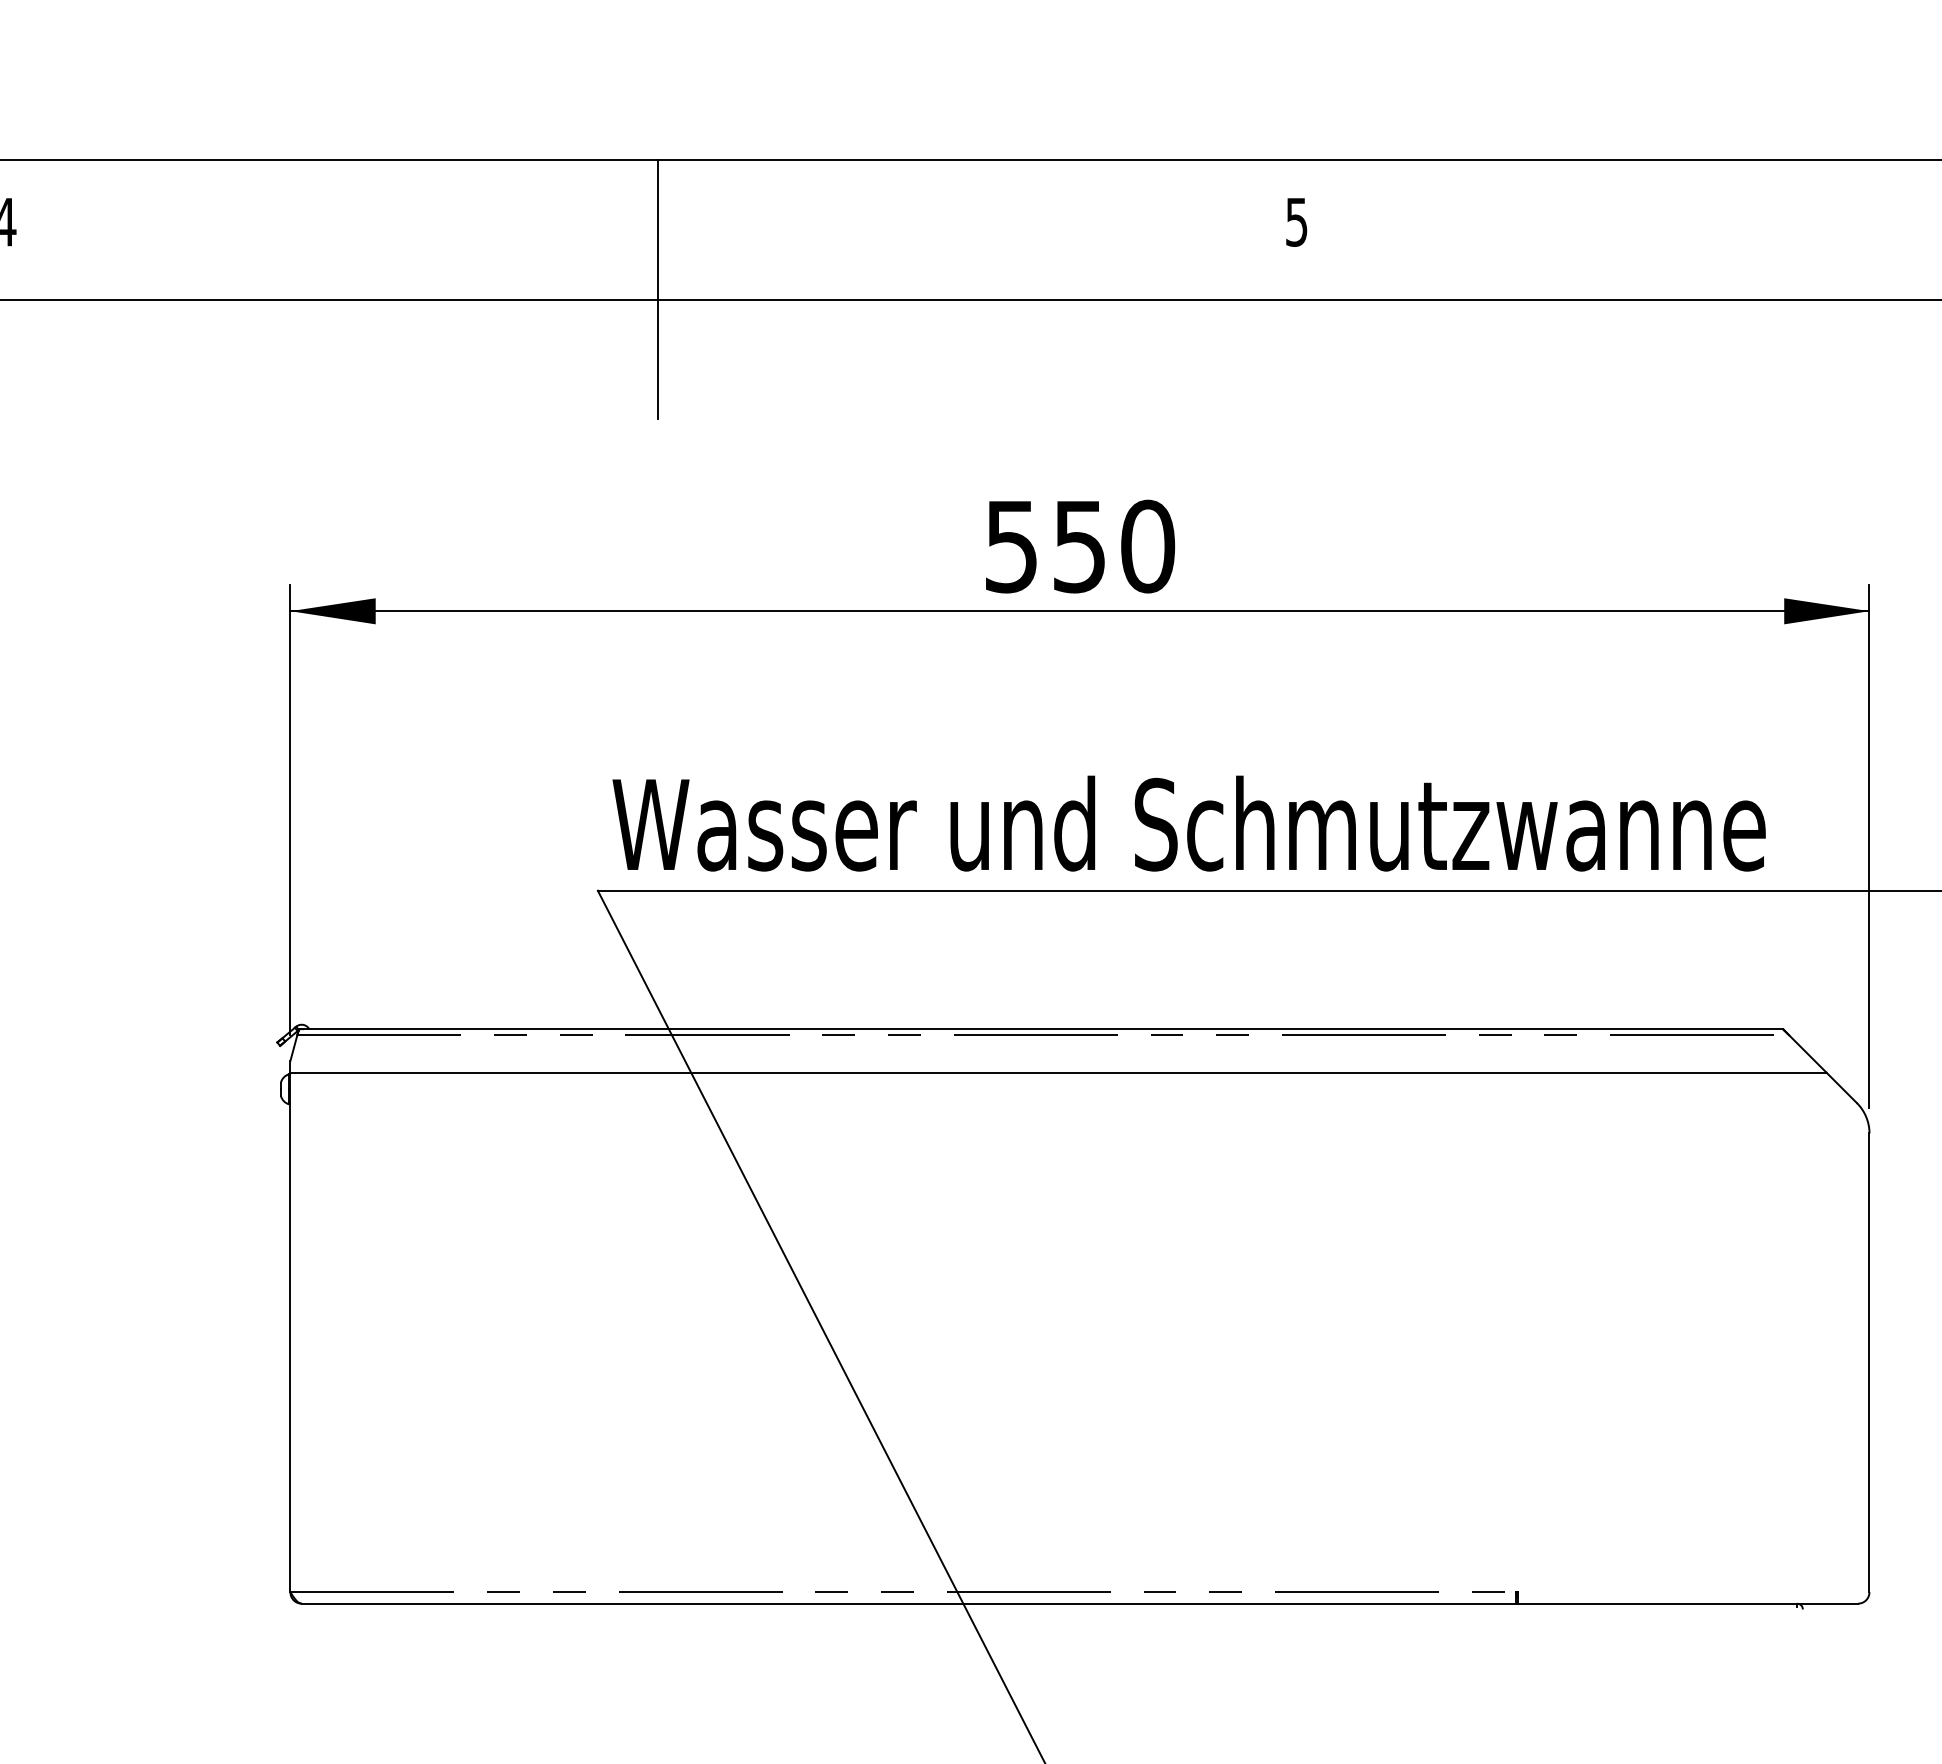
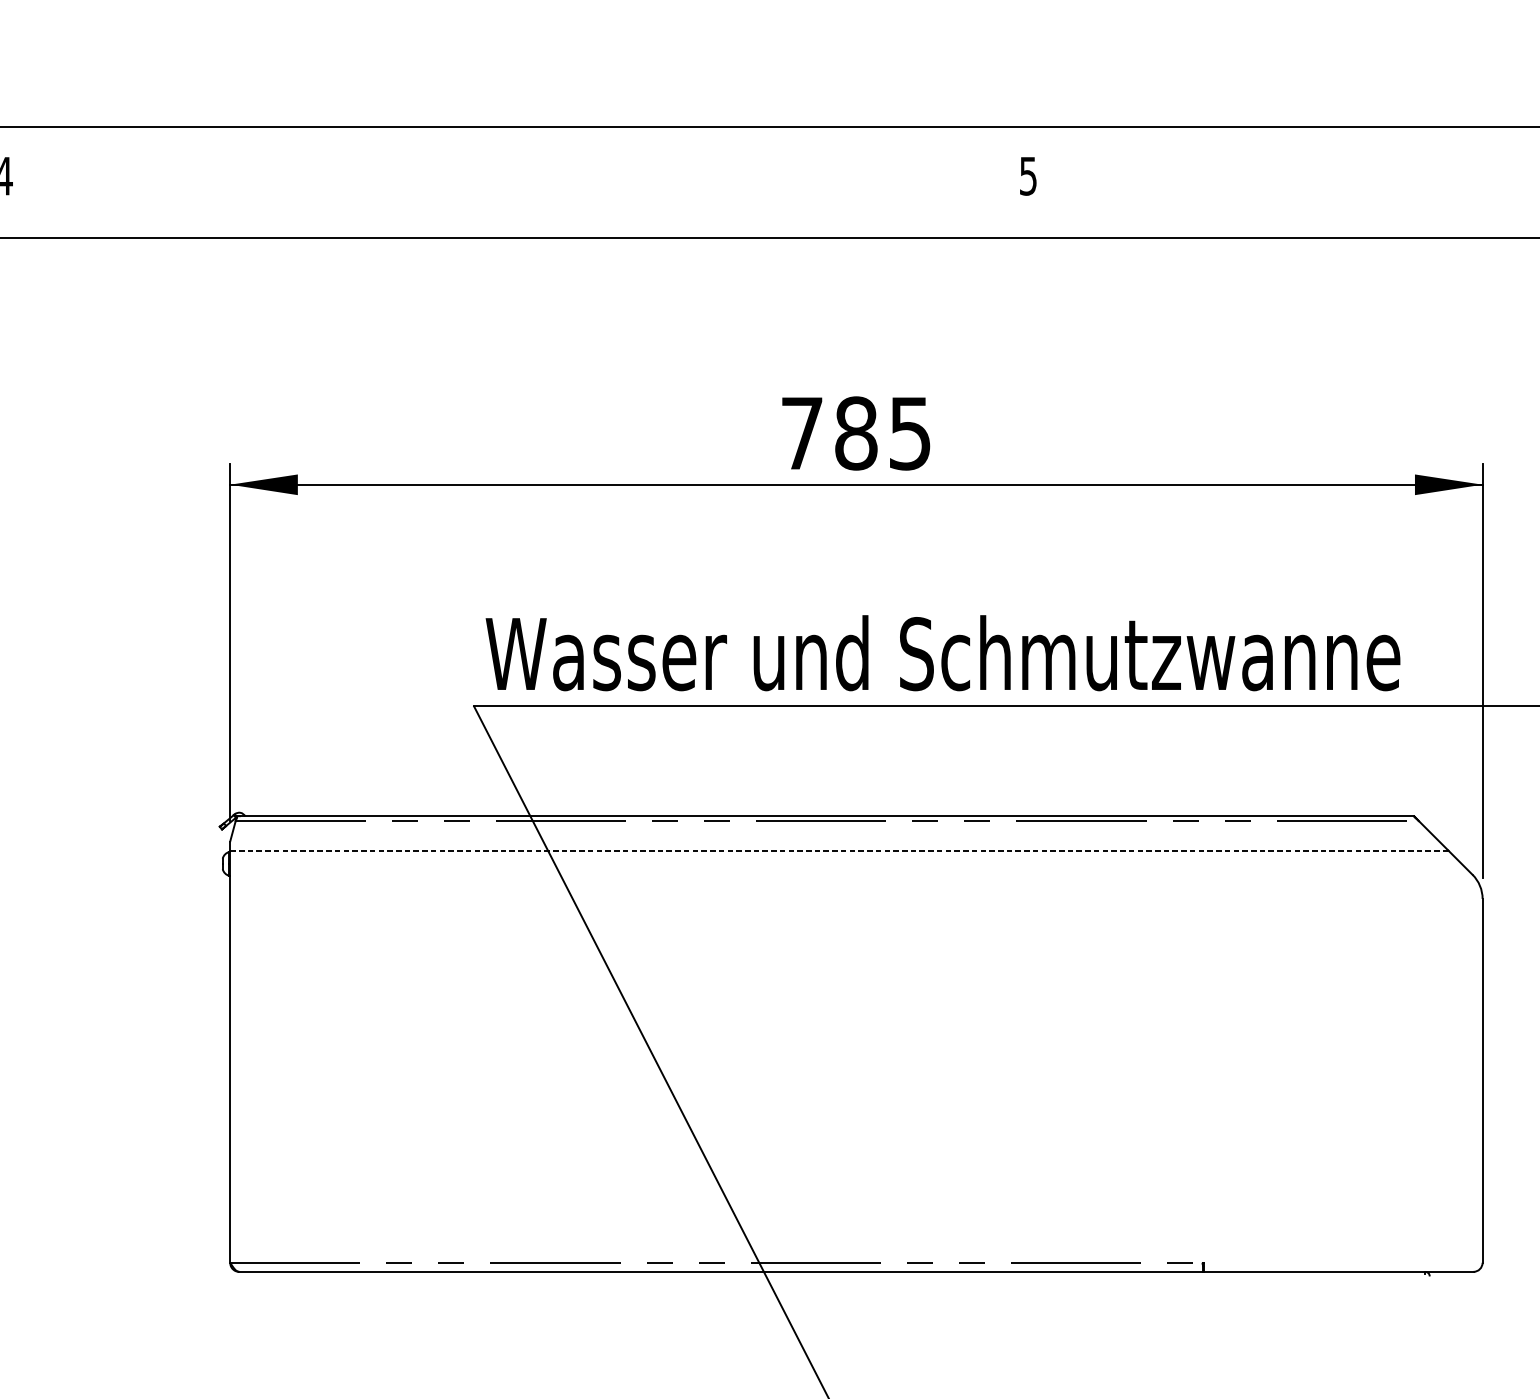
line: (658, 289) -> (522, 229), removed
text: (1080, 546) -> (856, 433), 550 -> 785
line: (1057, 1072) -> (838, 850), solid -> dashed

